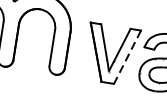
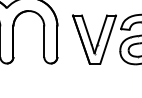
line: (127, 58) -> (108, 40), dashed -> solid

